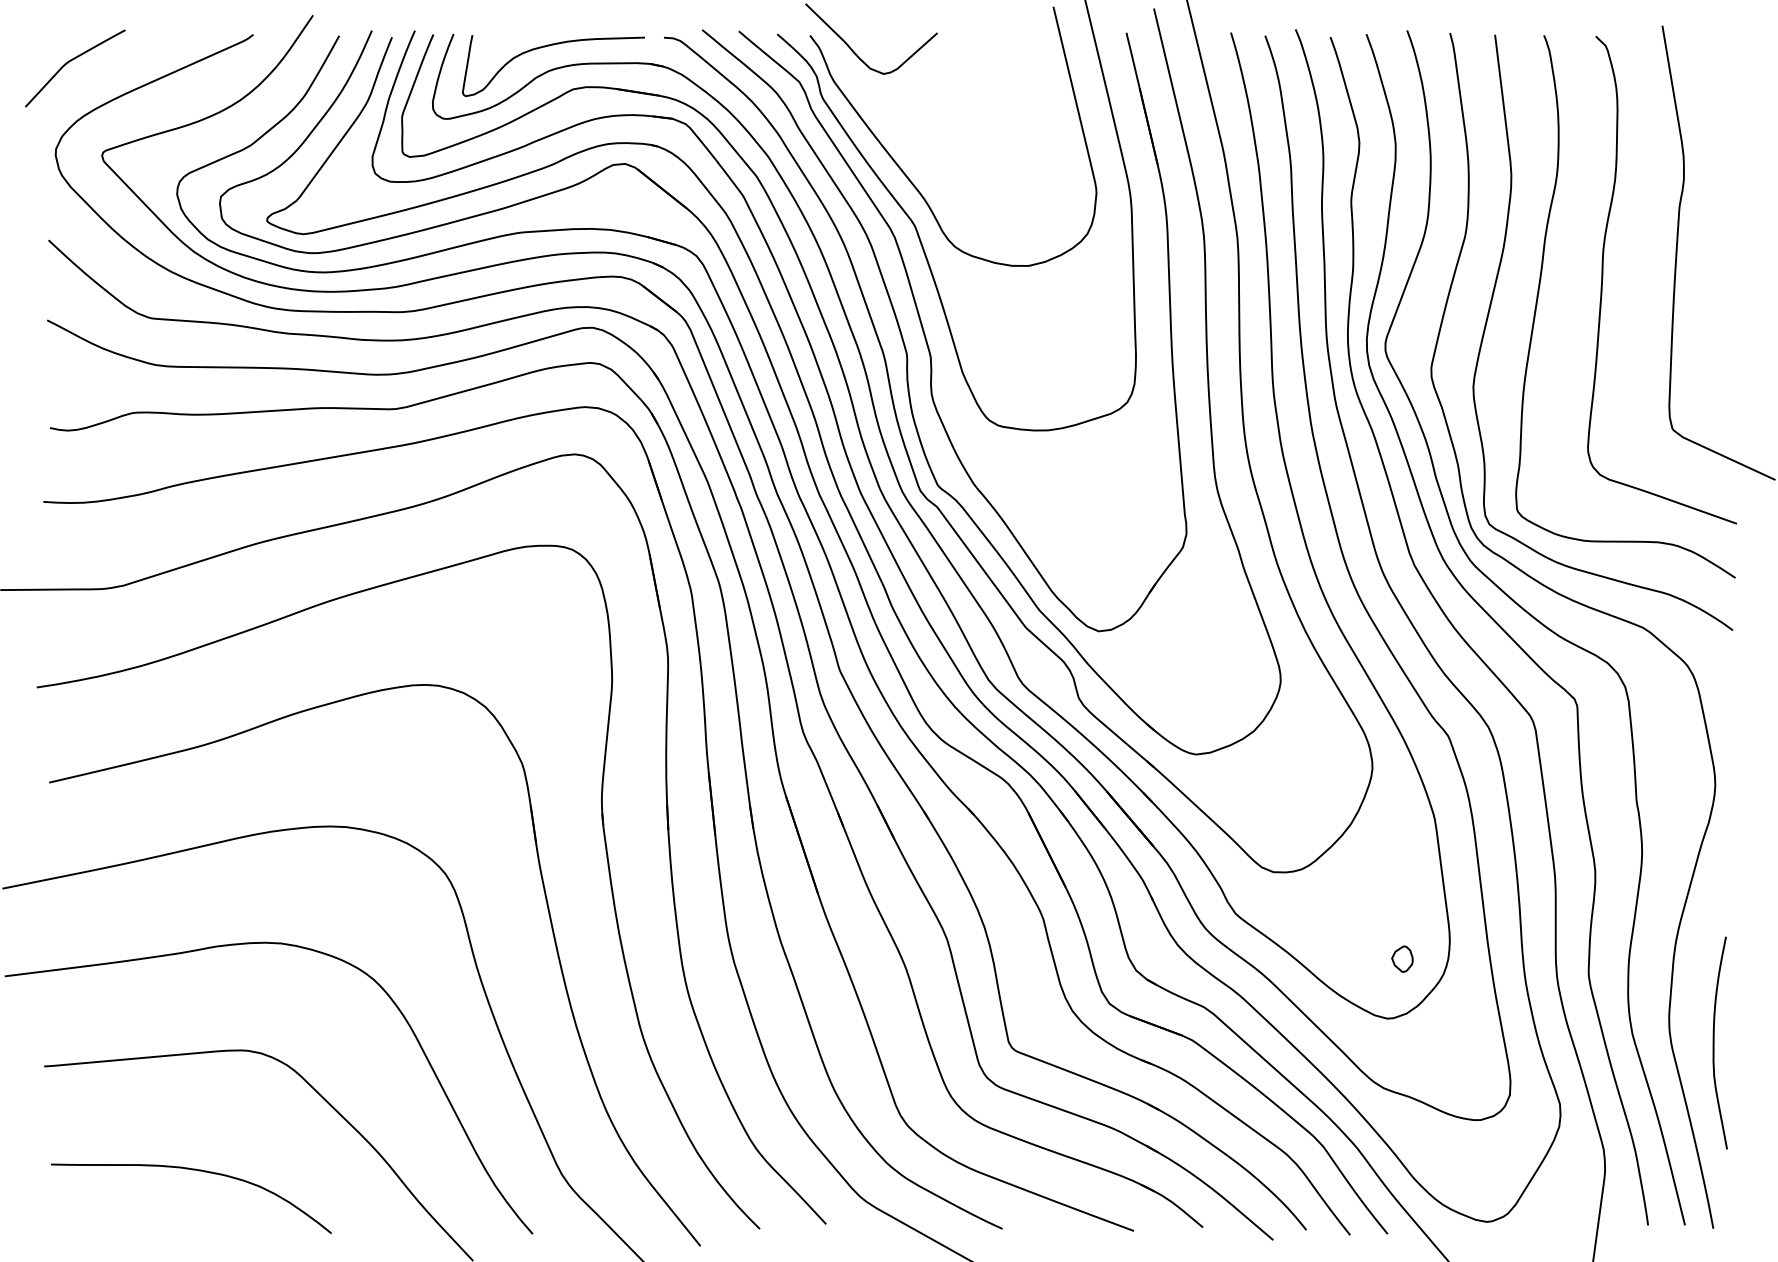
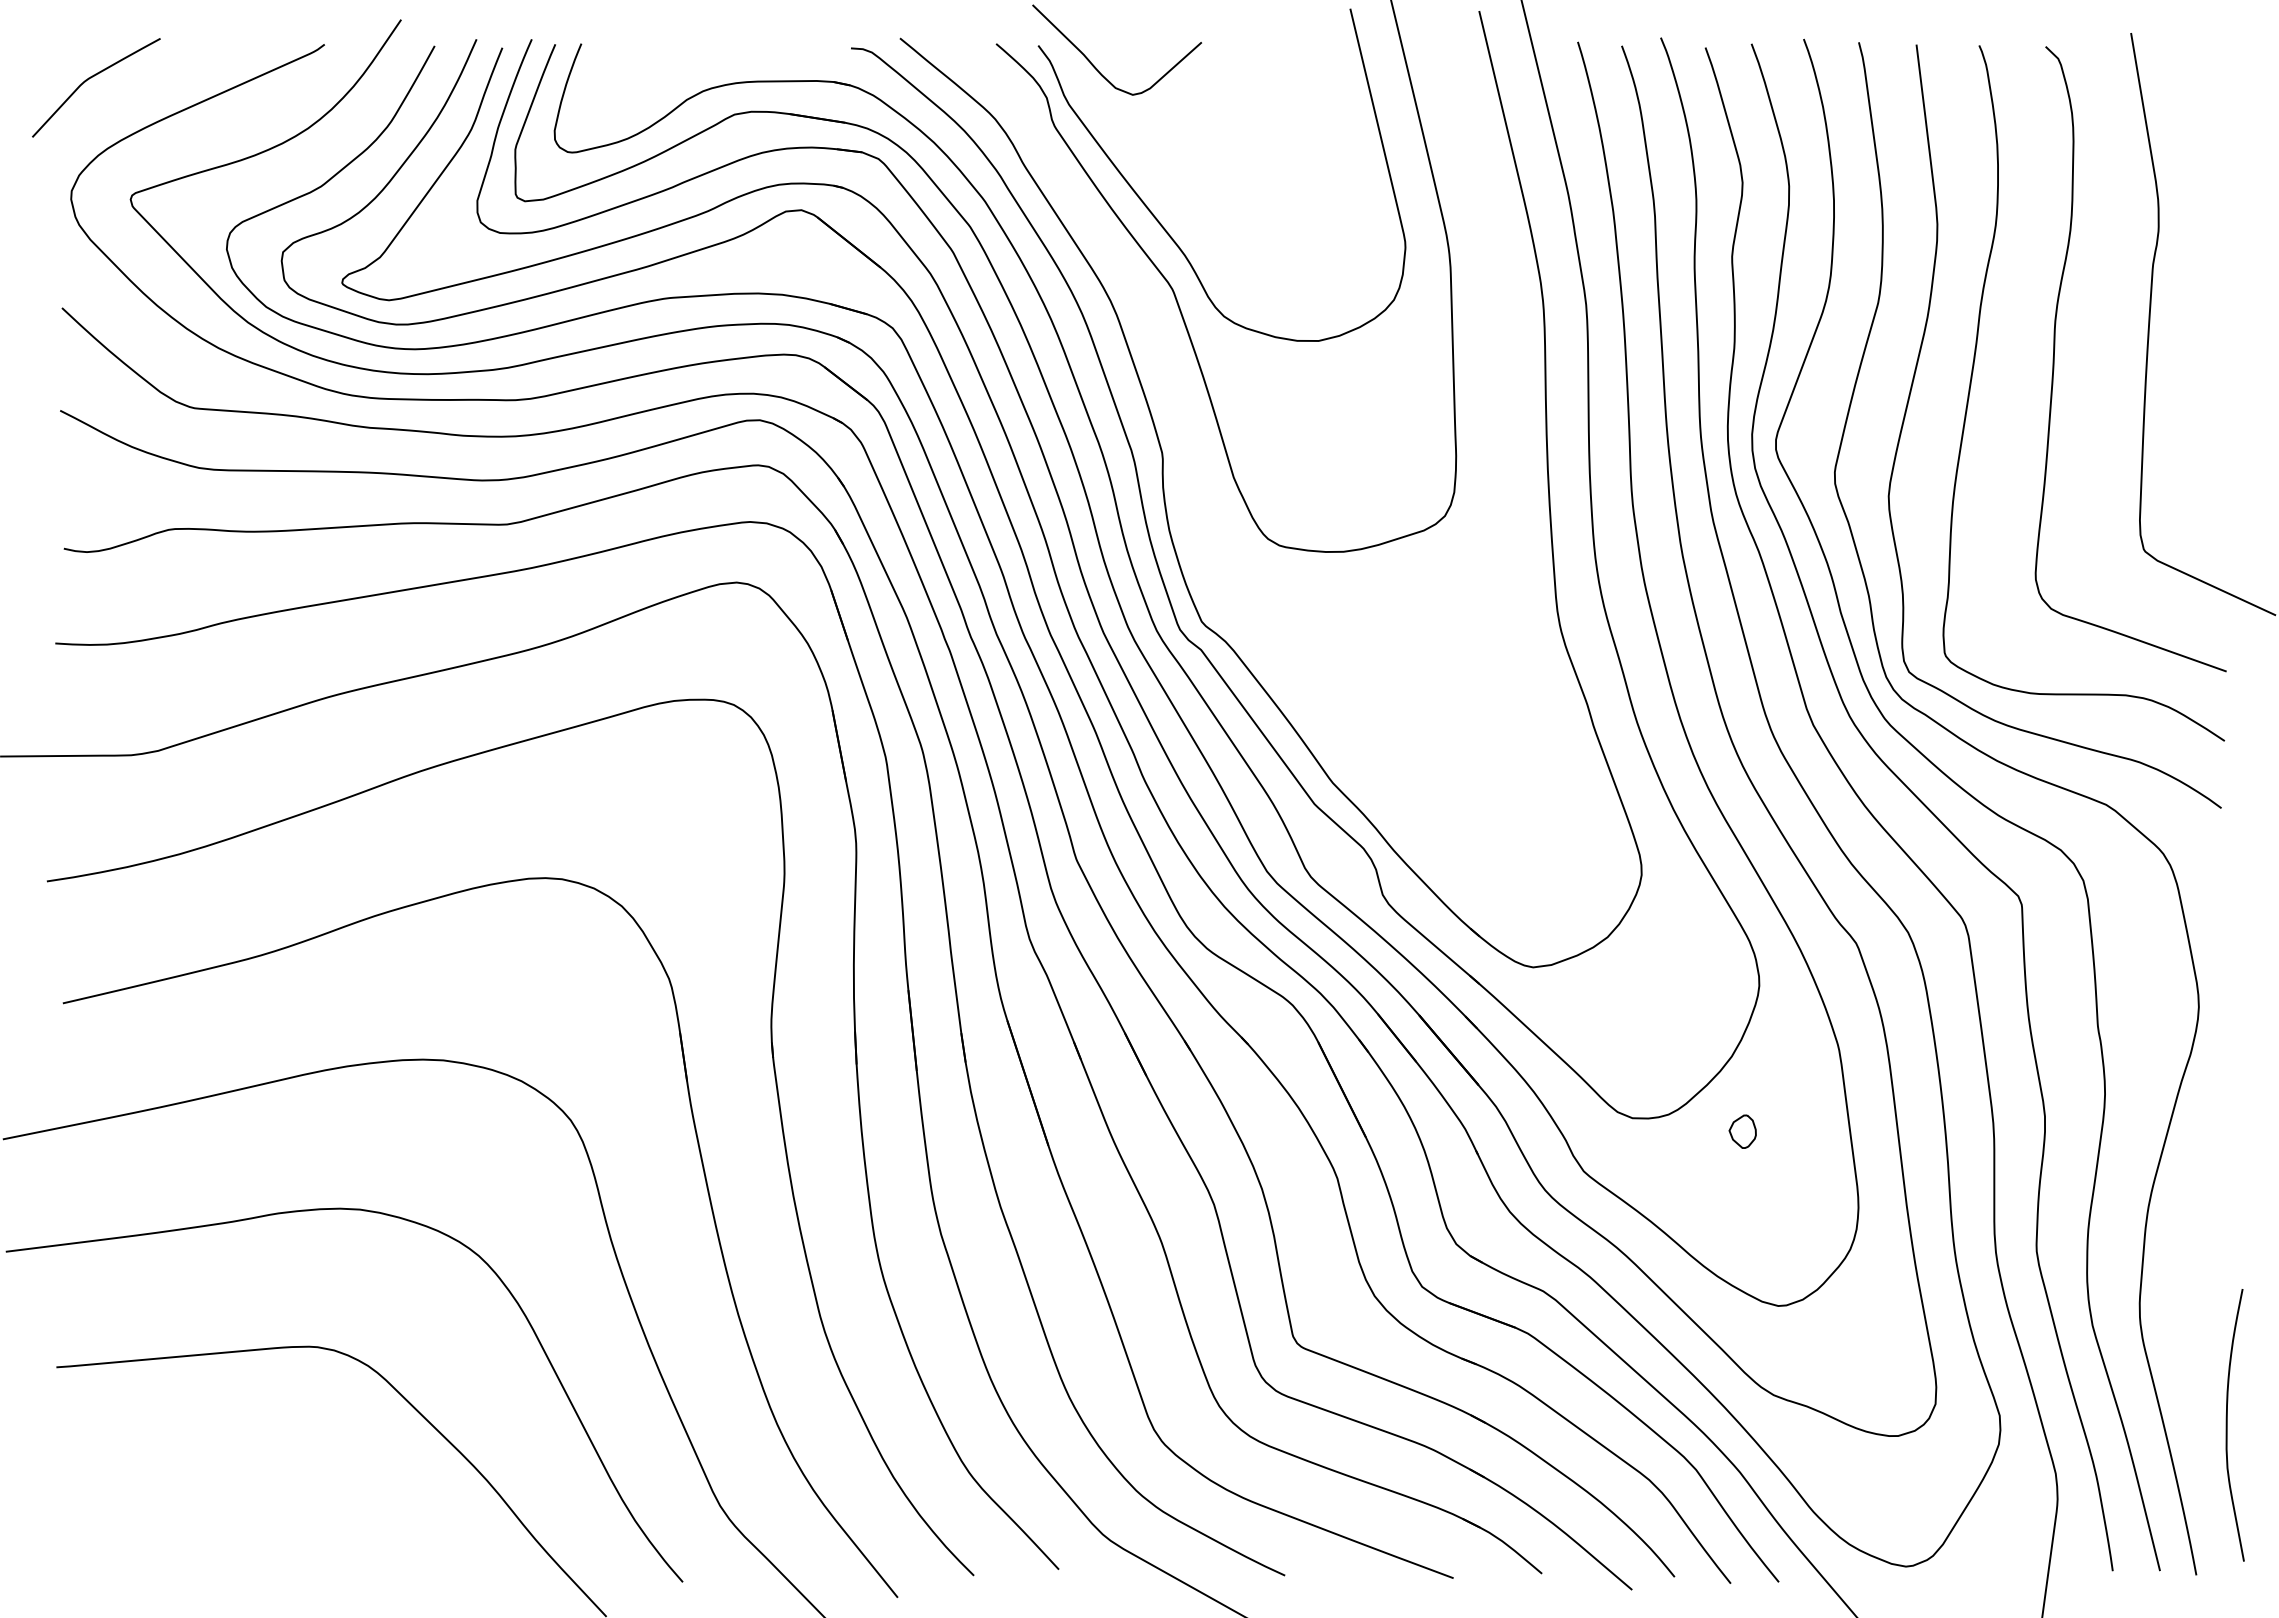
curve: (548, 46) -> (703, 59), removed
part: (927, 340) -> (1188, 436), removed
part: (1402, 958) -> (1742, 1131), moved
curve: (1714, 1043) -> (2227, 1425), moved
curve: (193, 1170) -> (247, 1500), removed

